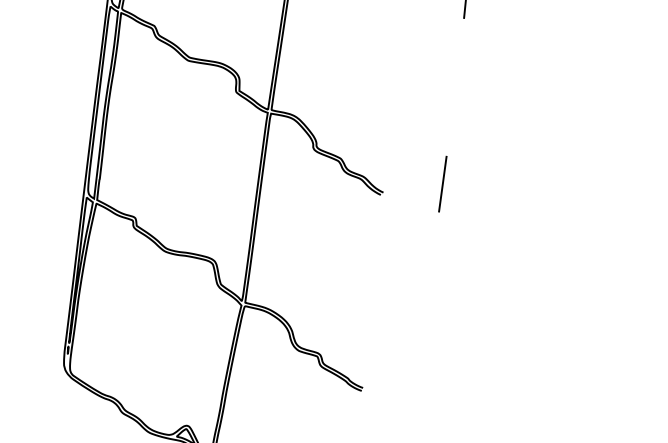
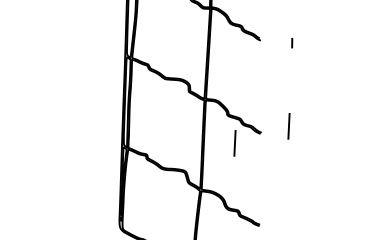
line: (323, 210) -> (234, 143), added

